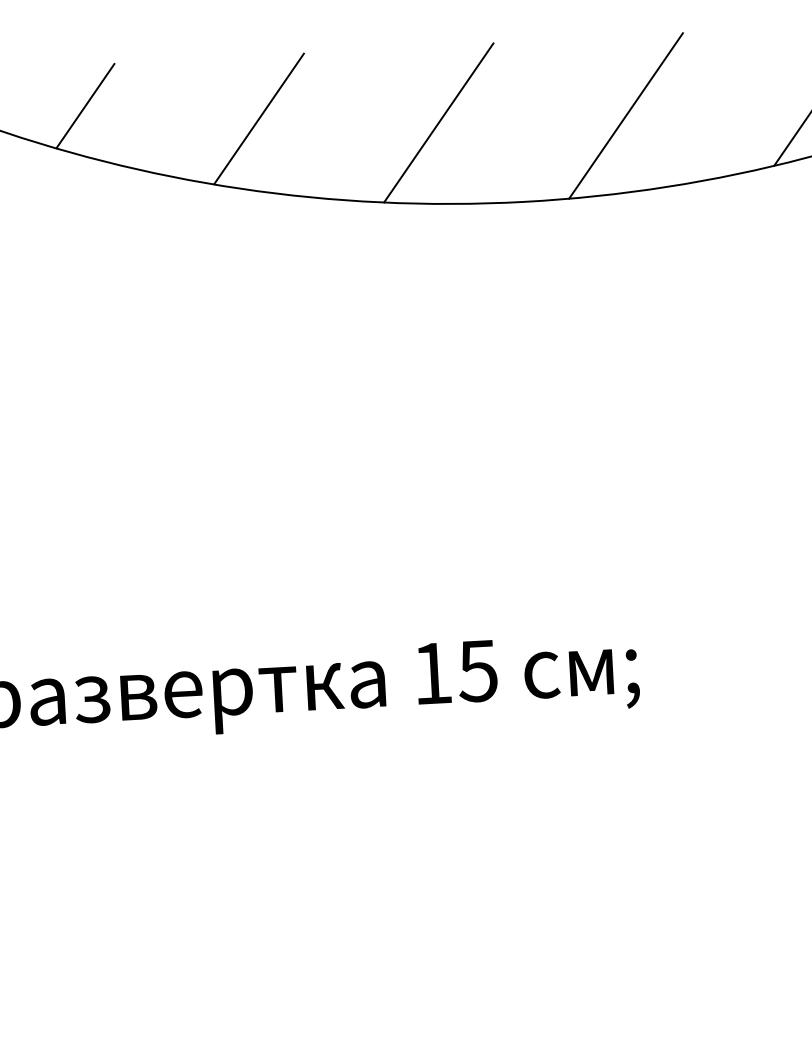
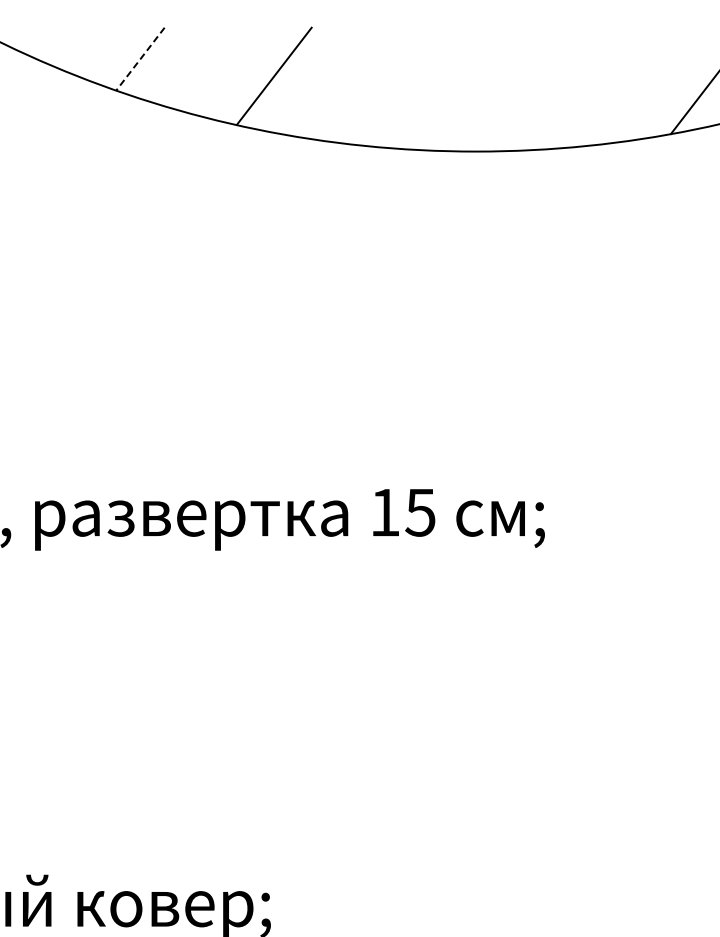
line: (85, 106) -> (140, 59), solid -> dashed
line: (625, 116) -> (557, 89), removed
line: (437, 122) -> (412, 86), removed

